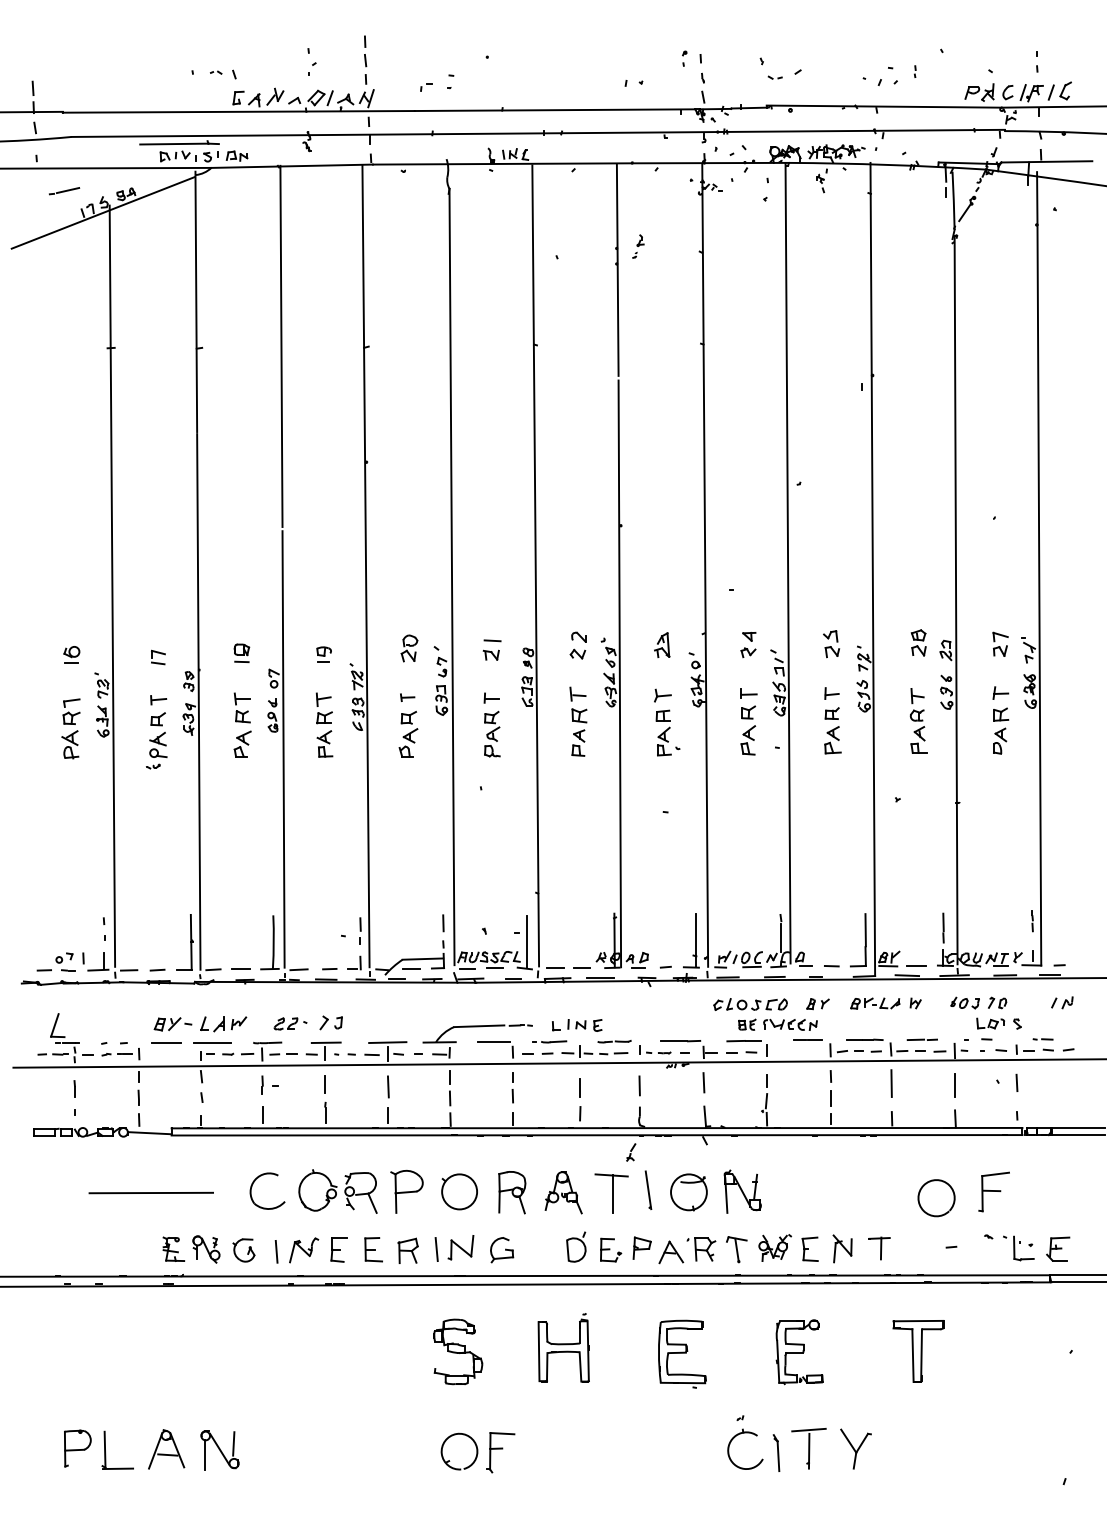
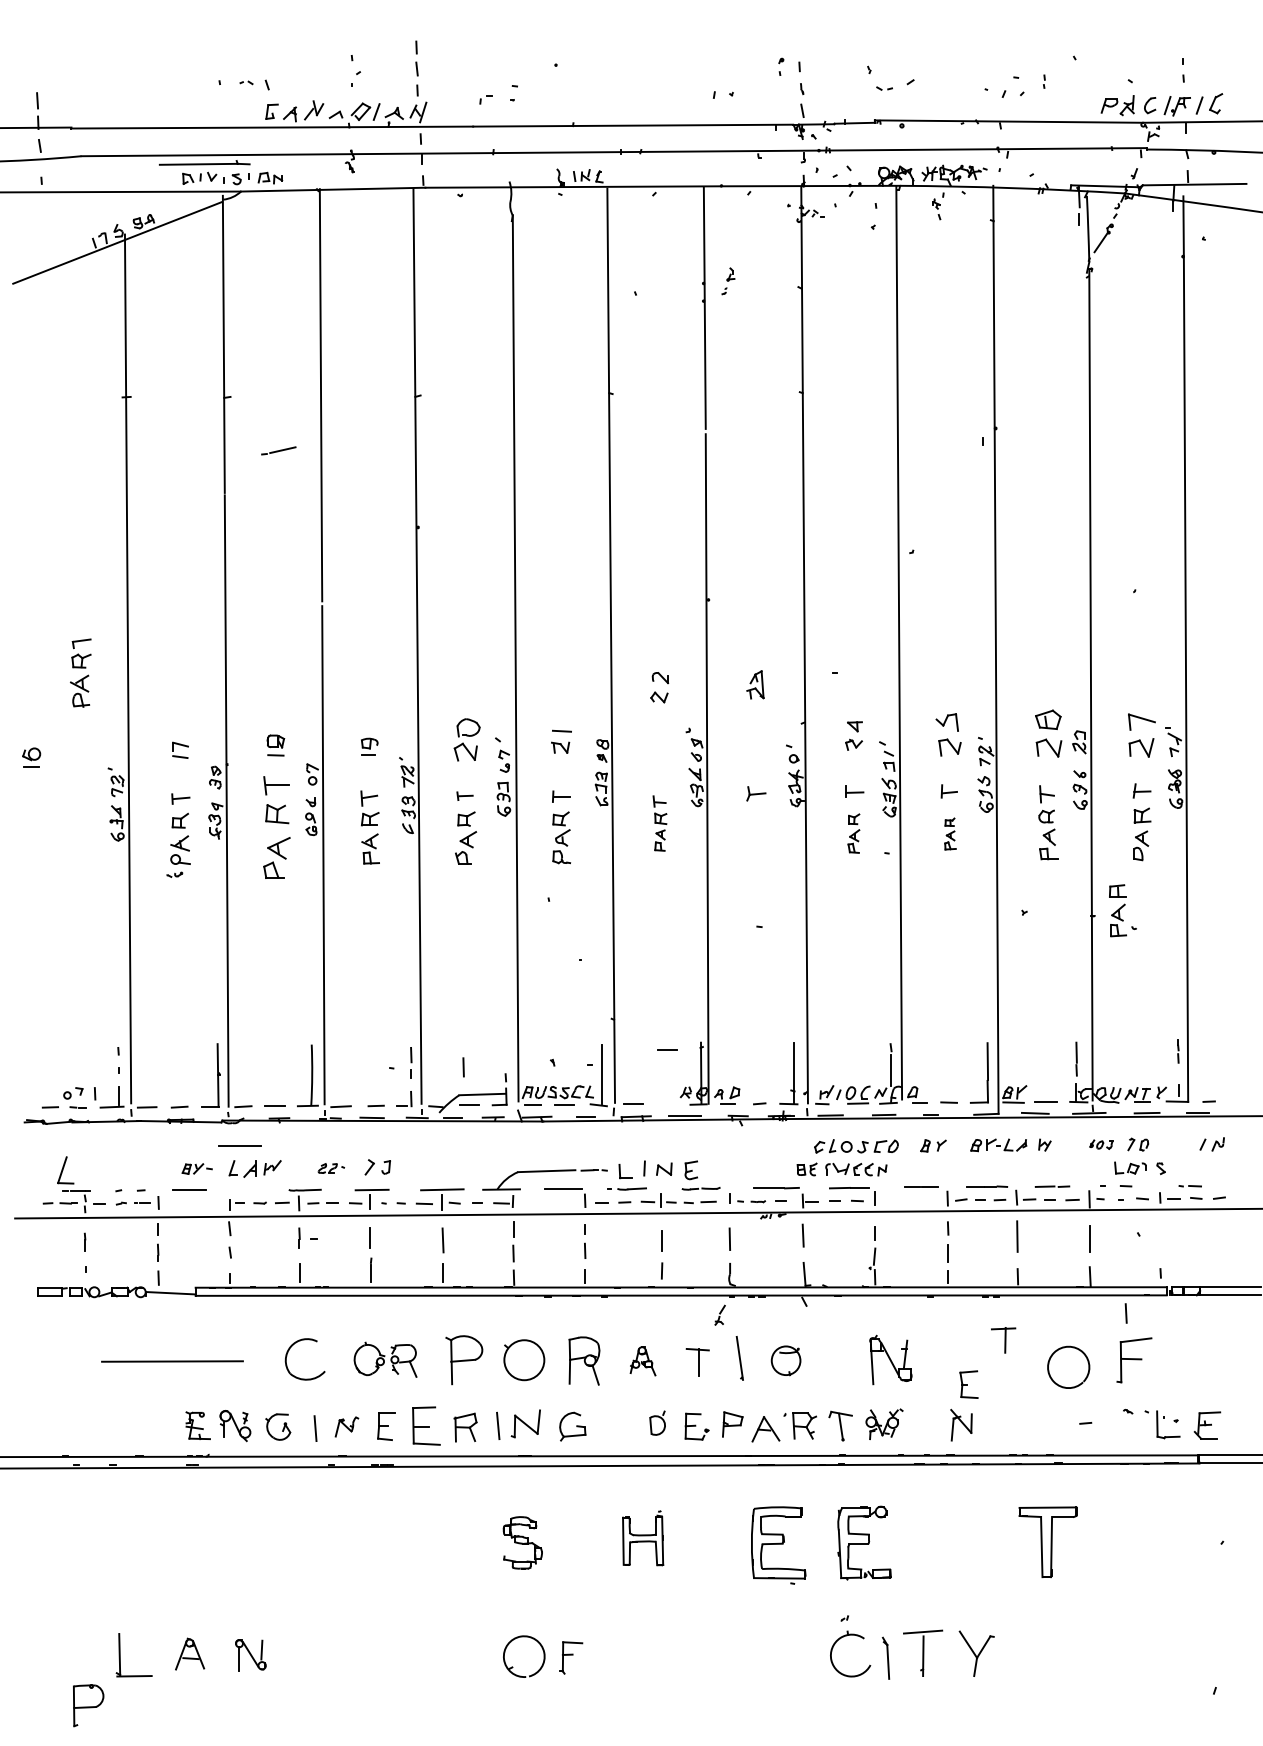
line: (64, 191) -> (278, 451), moved
part: (918, 642) -> (1048, 733), size x1.6
part: (1000, 643) -> (1141, 734), size x1.6
part: (662, 644) -> (755, 684), moved
part: (831, 644) -> (948, 735), size x1.4
part: (577, 645) -> (658, 687), moved
part: (409, 648) -> (467, 740), size x1.4
part: (71, 654) -> (31, 757), moved
part: (578, 721) -> (660, 823), size x0.7
part: (242, 724) -> (276, 826), size x1.4
part: (70, 728) -> (80, 672), moved
part: (748, 730) -> (854, 833), size x0.7
part: (832, 730) -> (949, 833), size x0.6
part: (667, 732) -> (1122, 910), moved
line: (443, 923) -> (463, 1067), moved
line: (581, 967) -> (666, 1049), moved
part: (964, 1002) -> (1100, 1144), size x0.7
part: (290, 1023) -> (331, 1168), size x0.7
part: (172, 1024) -> (196, 1169), size x0.7
part: (777, 1024) -> (841, 1169), moved
part: (577, 1025) -> (658, 1170), size x1.4
line: (212, 1042) -> (240, 1145), moved
line: (1016, 1082) -> (1125, 1312), moved
part: (337, 1191) -> (384, 1359), size x0.7
part: (742, 1191) -> (890, 1359), moved
part: (563, 1192) -> (642, 1360), size x0.6
part: (688, 1192) -> (785, 1360), size x0.7
part: (611, 1193) -> (697, 1362), size x0.6
part: (576, 1246) -> (657, 1422), size x0.7
part: (809, 1248) -> (968, 1383), moved
part: (879, 1248) -> (1003, 1340), moved
part: (373, 1249) -> (426, 1425), size x1.4
part: (304, 1250) -> (347, 1427), size x0.7
part: (563, 1347) -> (642, 1537), size x0.7
part: (458, 1351) -> (523, 1542), size x0.7
part: (799, 1352) -> (864, 1543), moved
part: (77, 1448) -> (88, 1705), moved
part: (166, 1449) -> (189, 1654), size x0.7
part: (219, 1450) -> (250, 1655), size x0.7
part: (500, 1452) -> (571, 1657), size x0.7

